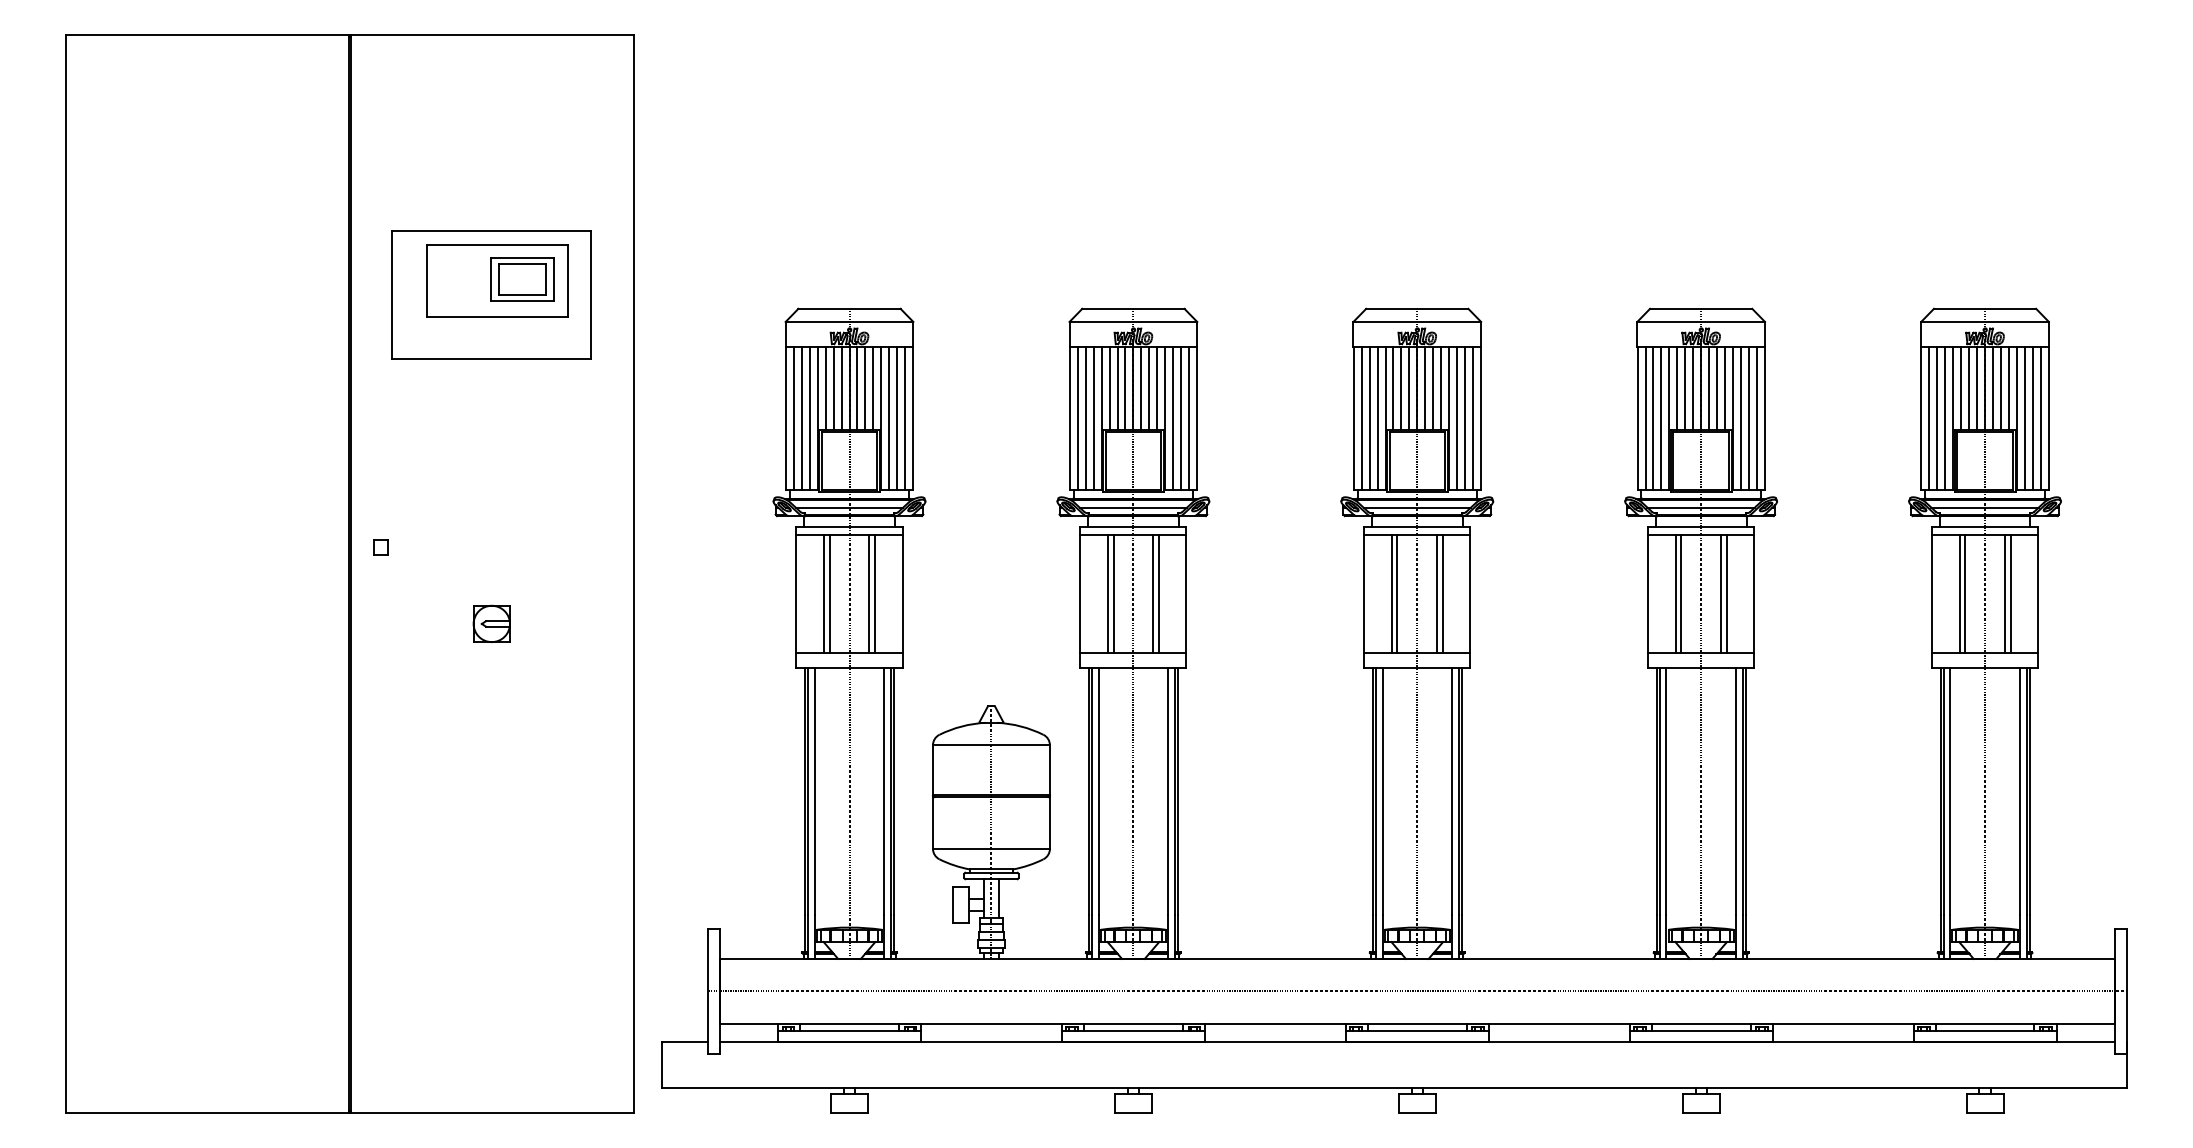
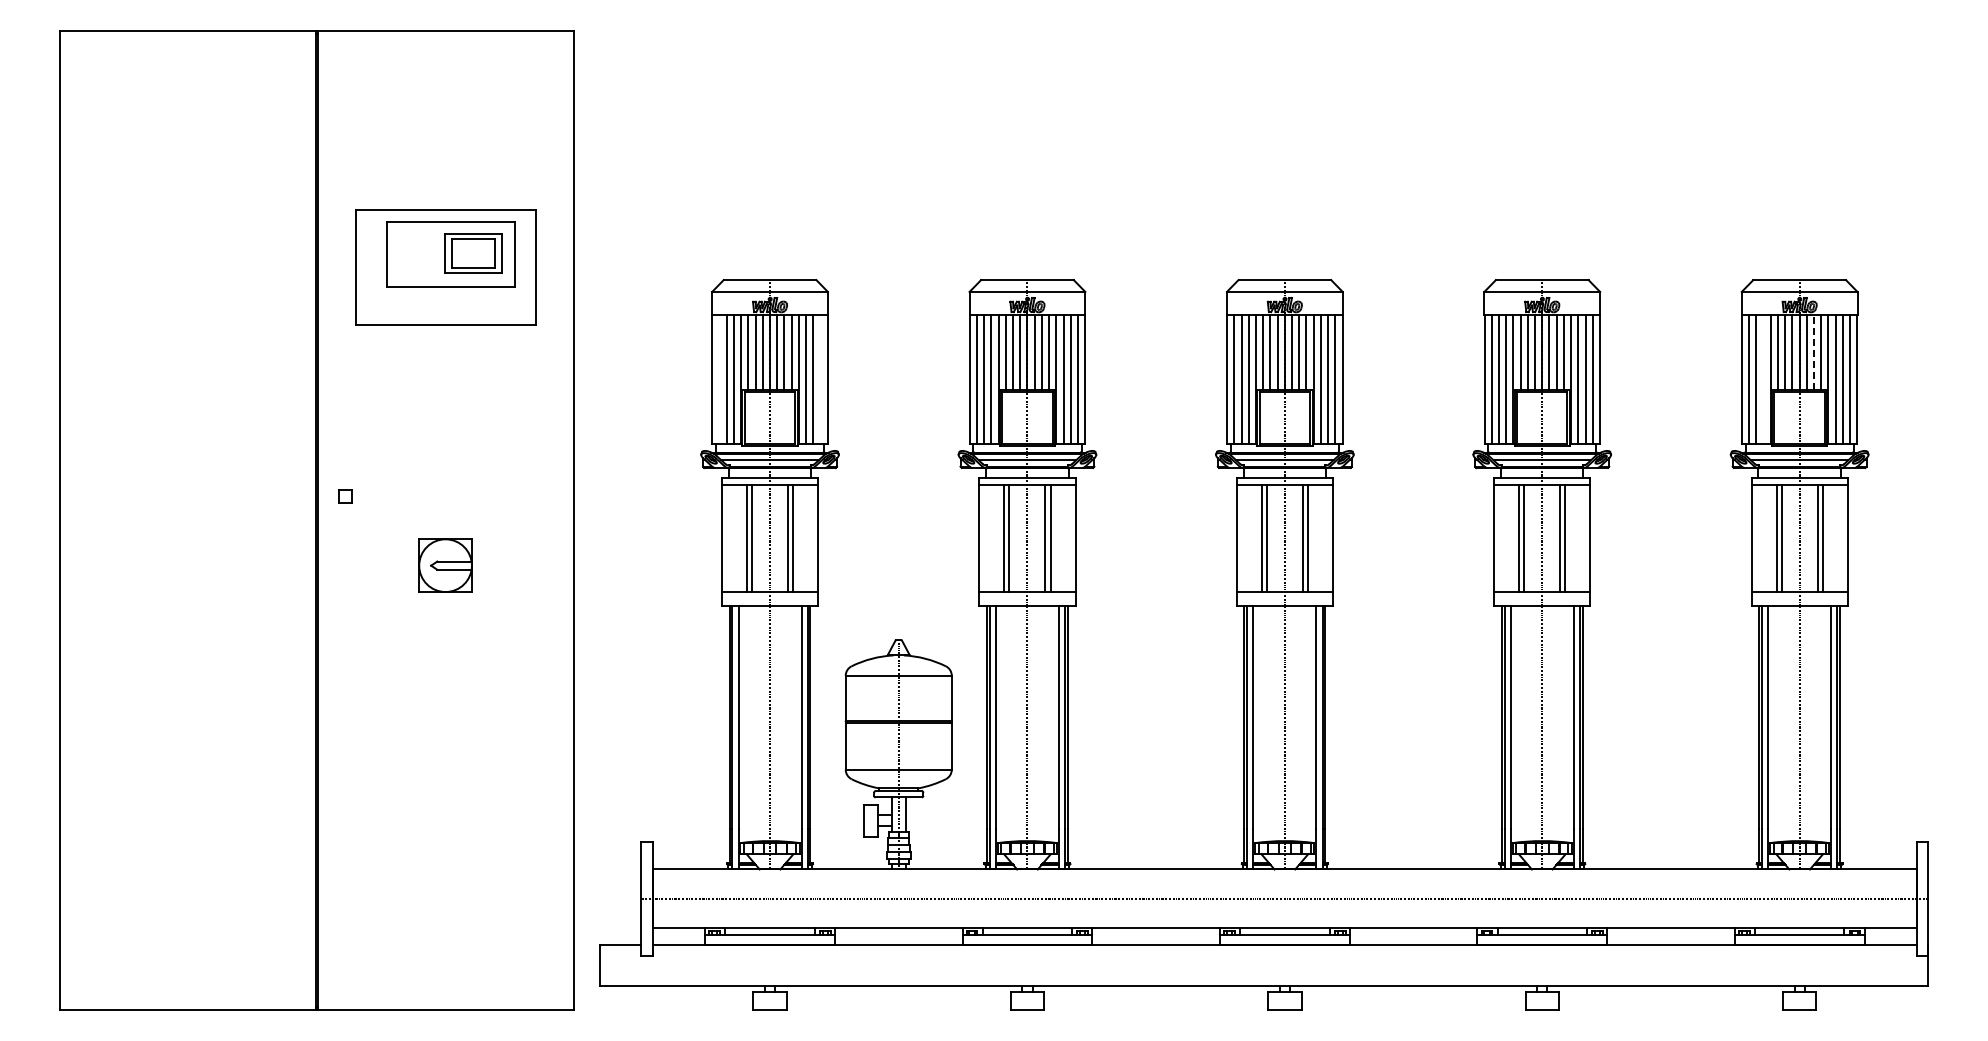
line: (2001, 388) -> (1814, 352), solid -> dashed
line: (793, 417) -> (719, 378), removed
line: (905, 417) -> (820, 378), removed
line: (1945, 417) -> (1763, 378), removed
part: (491, 623) -> (445, 565), size x1.6

